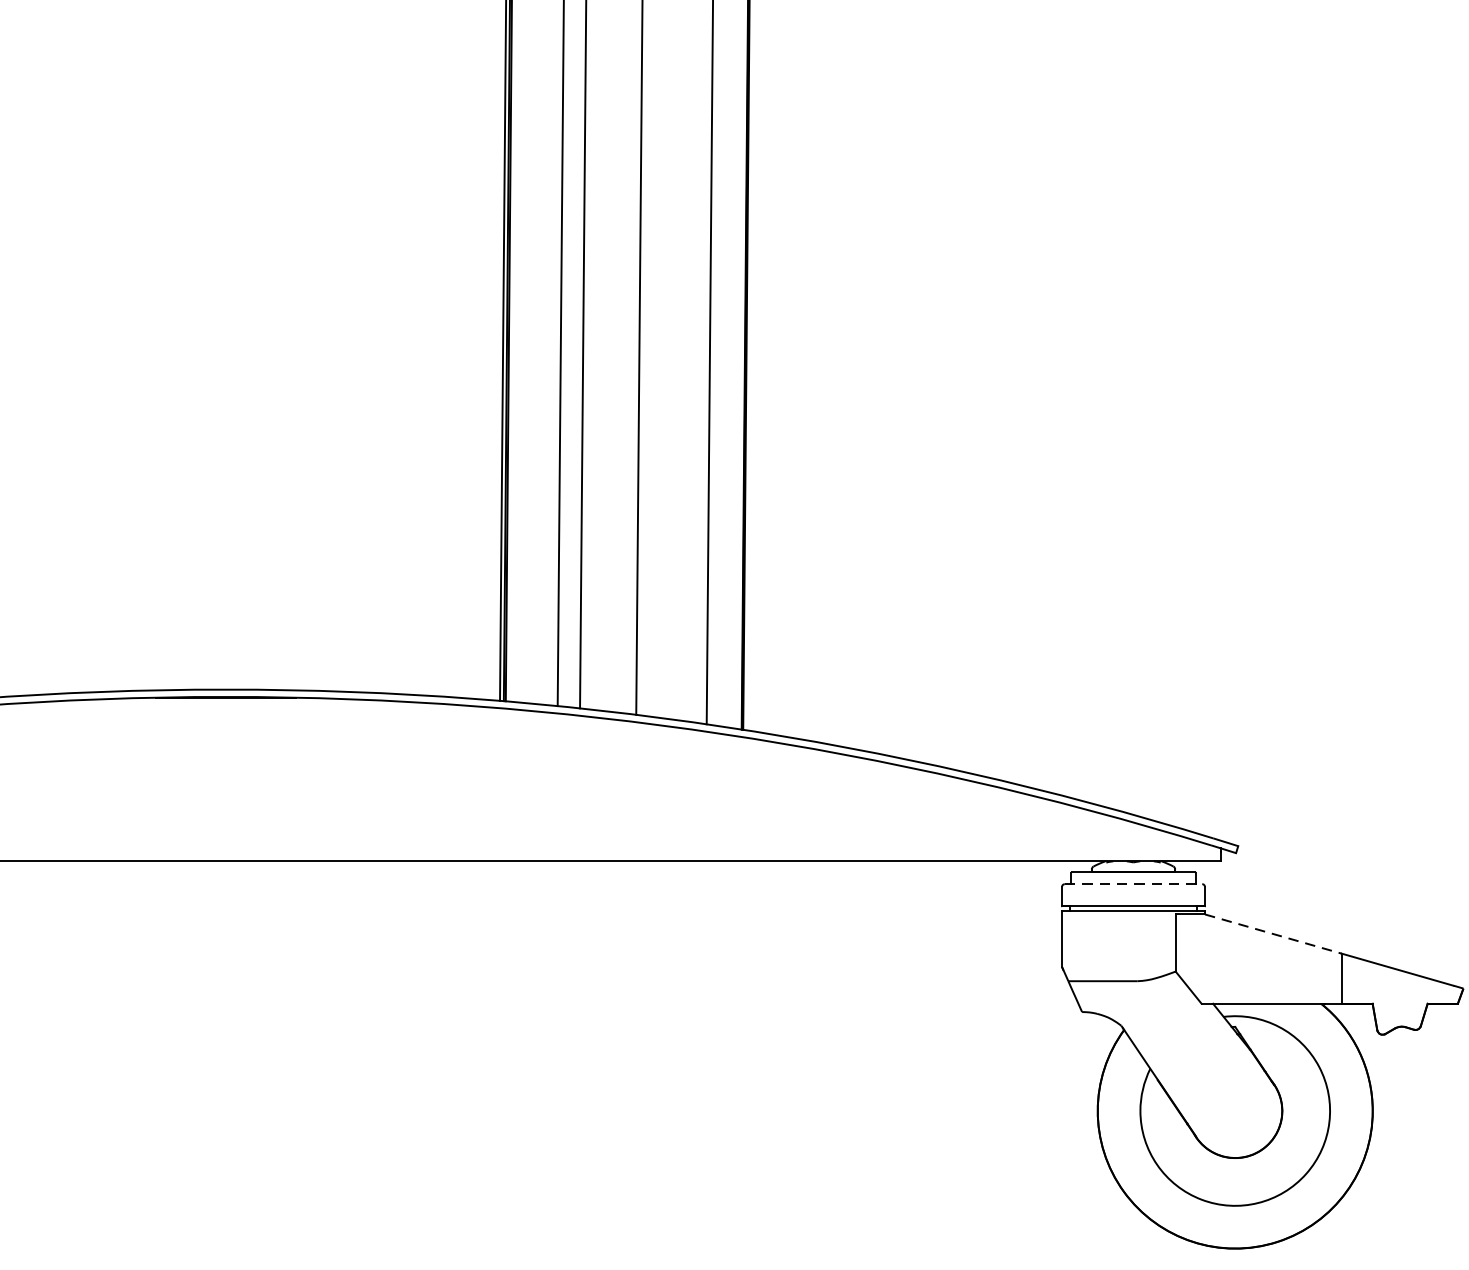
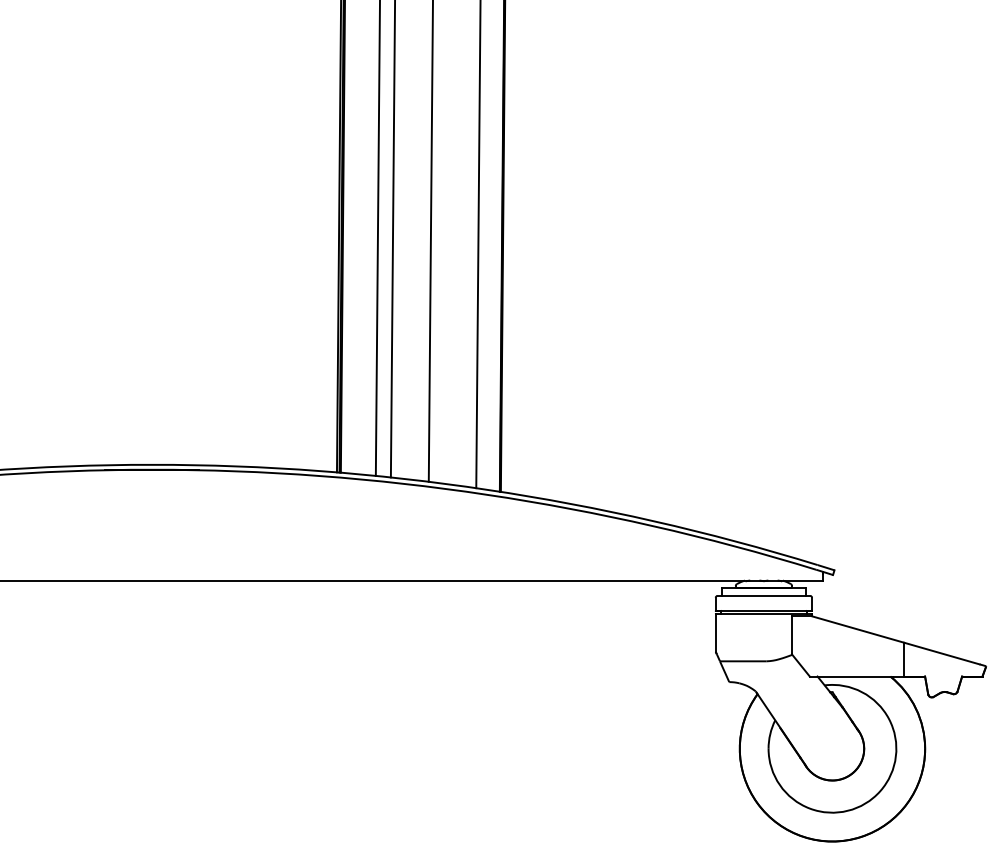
line: (1134, 883) -> (764, 595), dashed -> solid
line: (1273, 933) -> (858, 629), dashed -> solid

